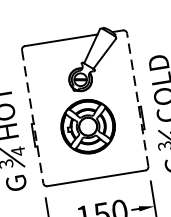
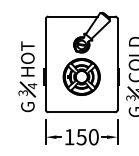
line: (137, 98) -> (117, 63), dashed -> solid
line: (32, 116) -> (45, 64), dashed -> solid

